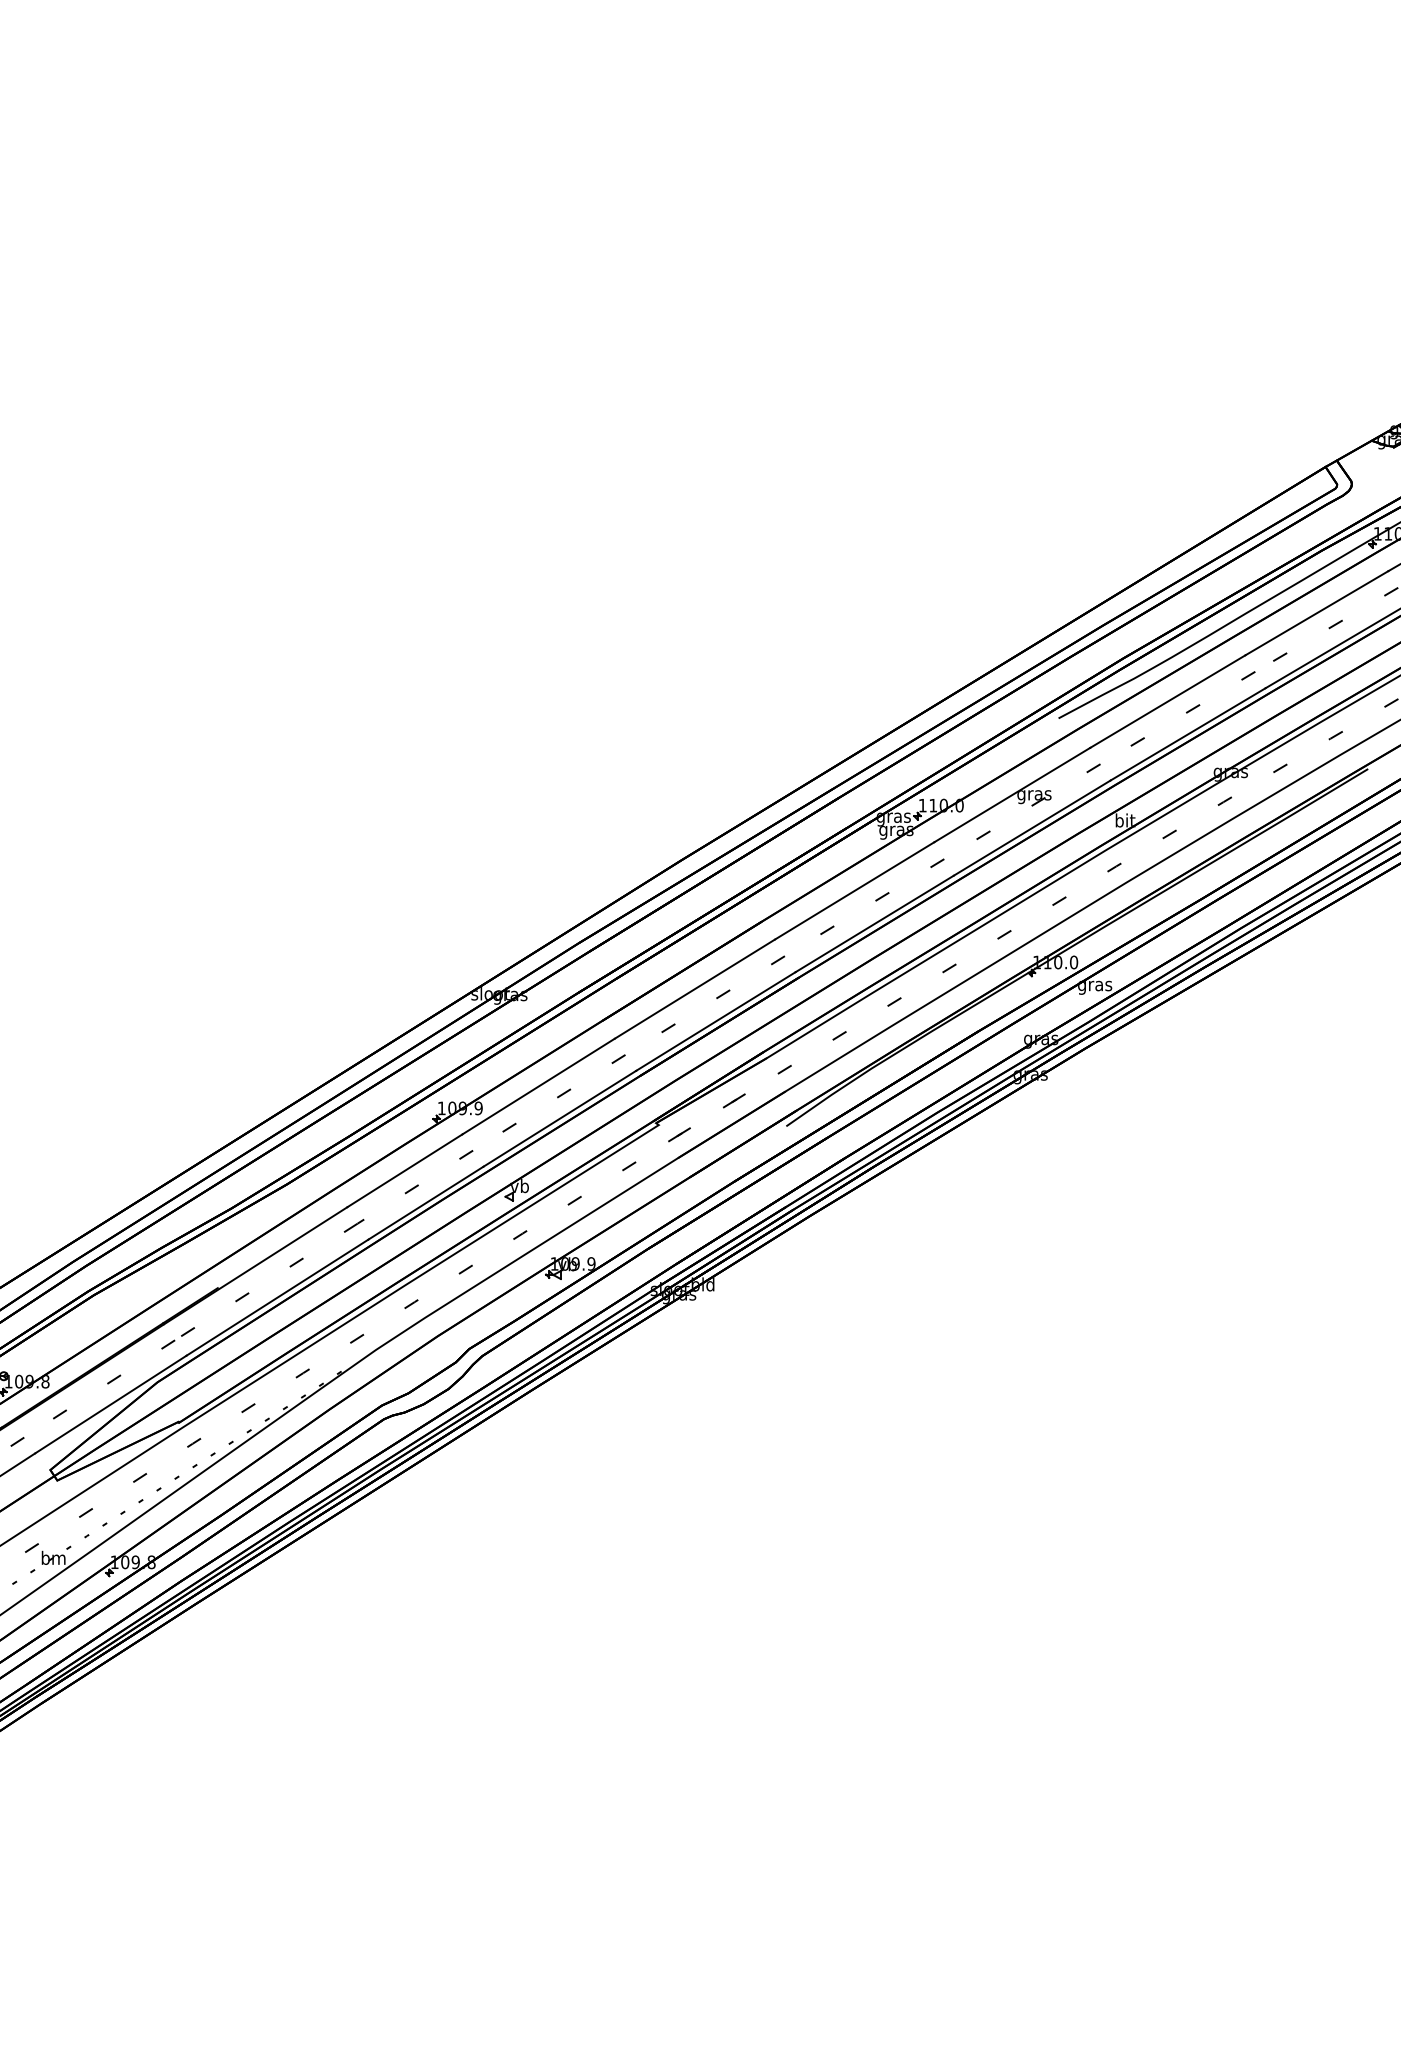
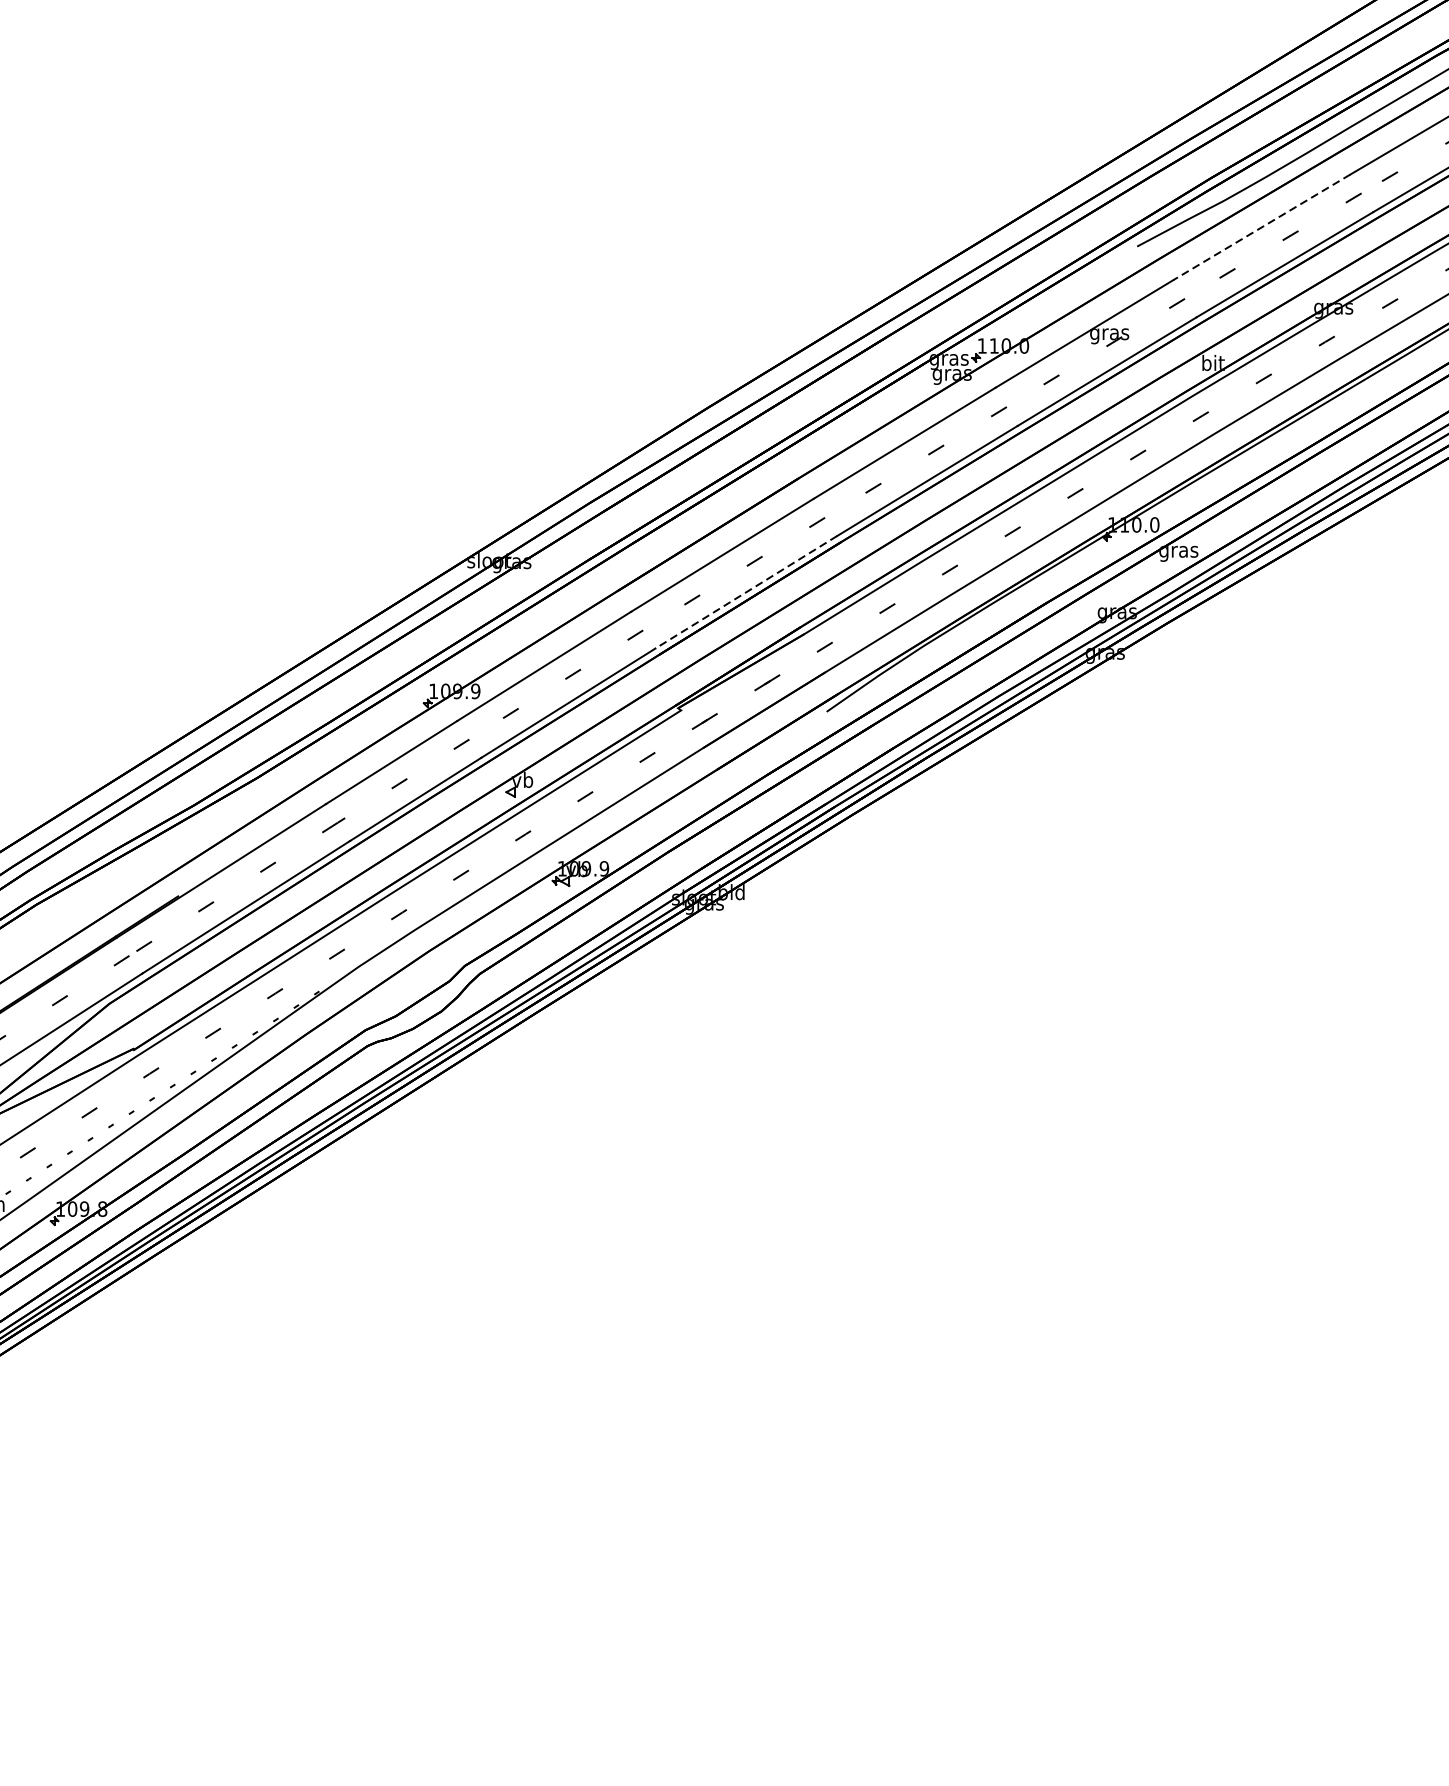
line: (1167, 701) -> (1261, 227), solid -> dashed
line: (715, 1021) -> (745, 592), solid -> dashed

